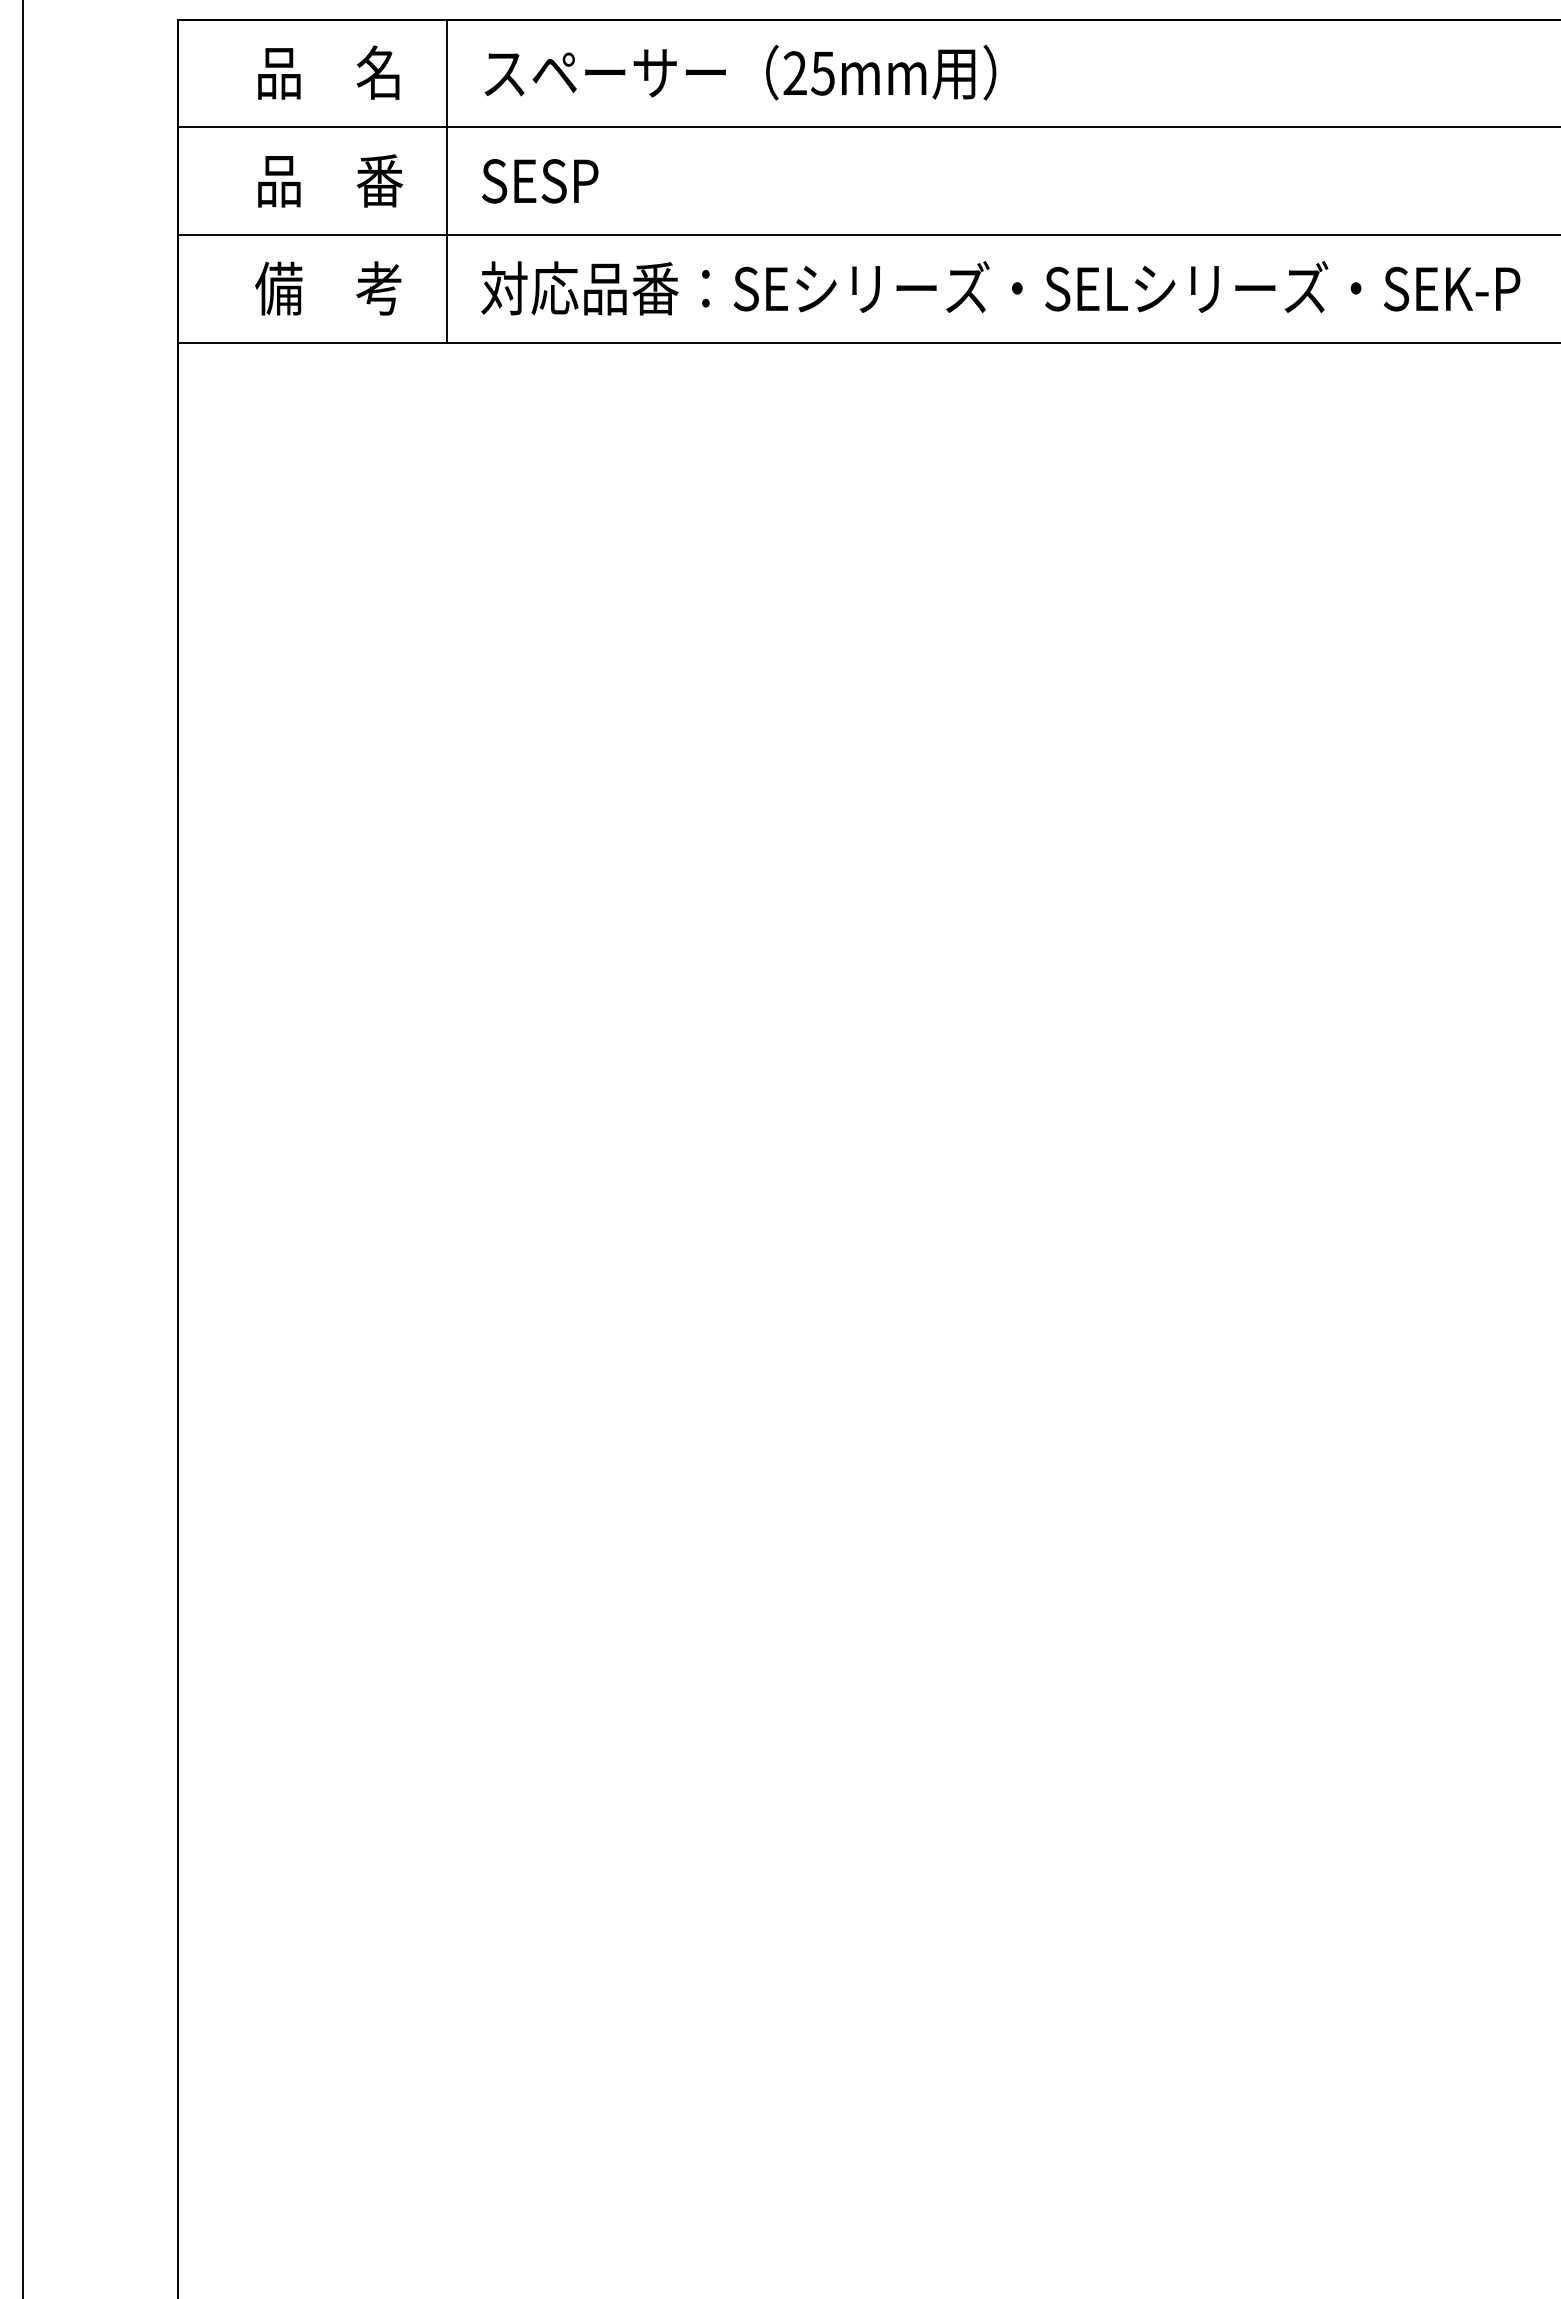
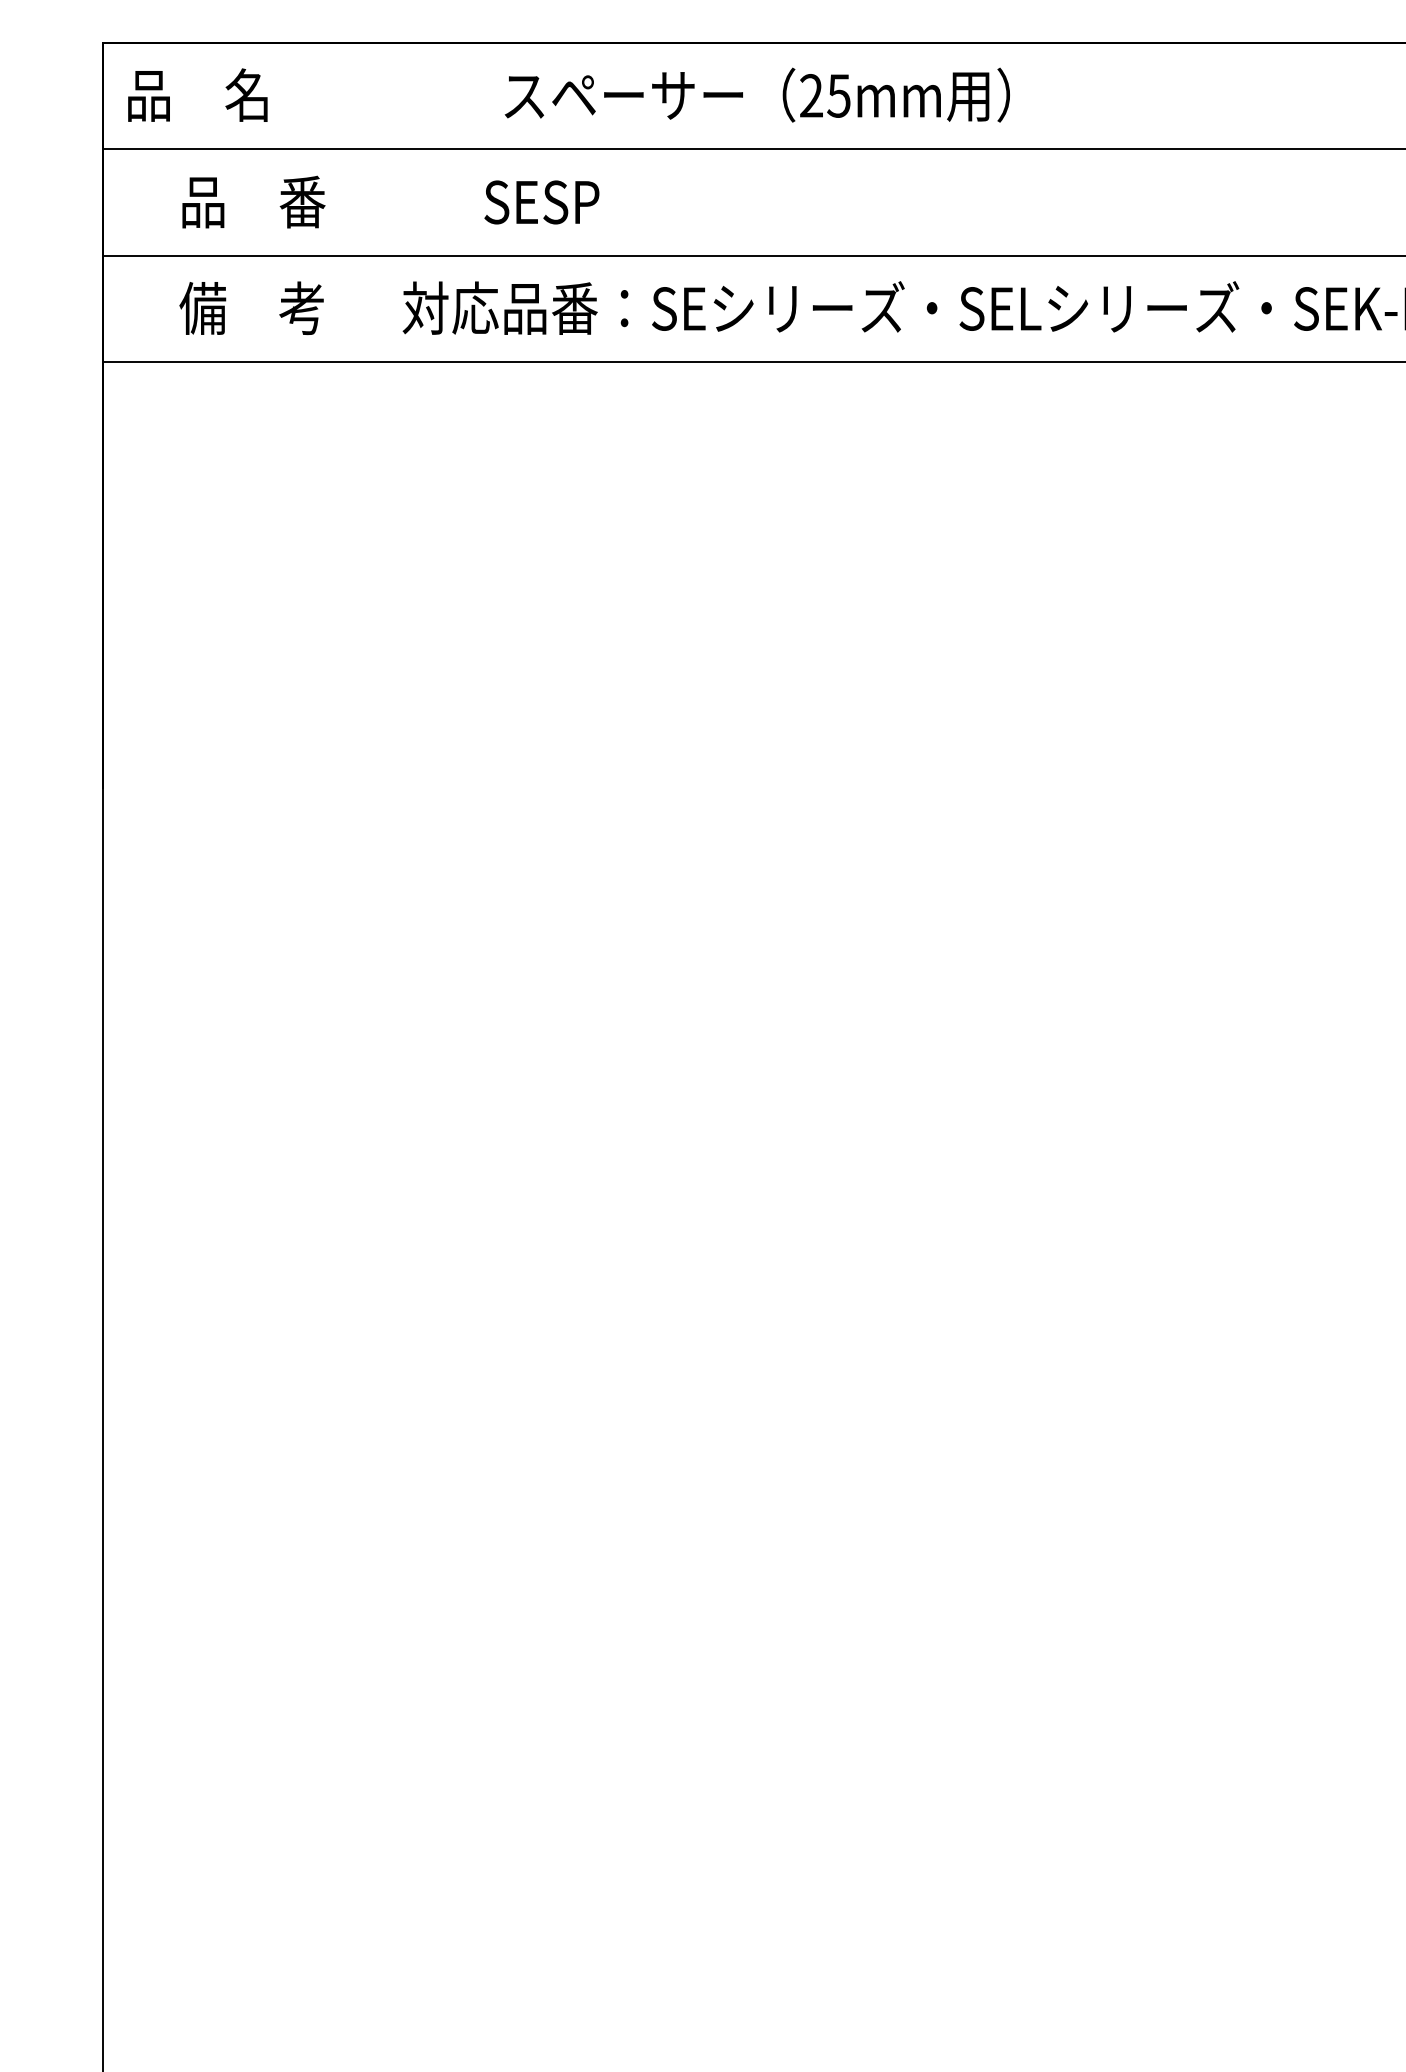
text: (328, 72) -> (197, 95), moved
text: (740, 72) -> (757, 95), moved
line: (447, 181) -> (369, 202), removed
text: (540, 181) -> (542, 202), moved

